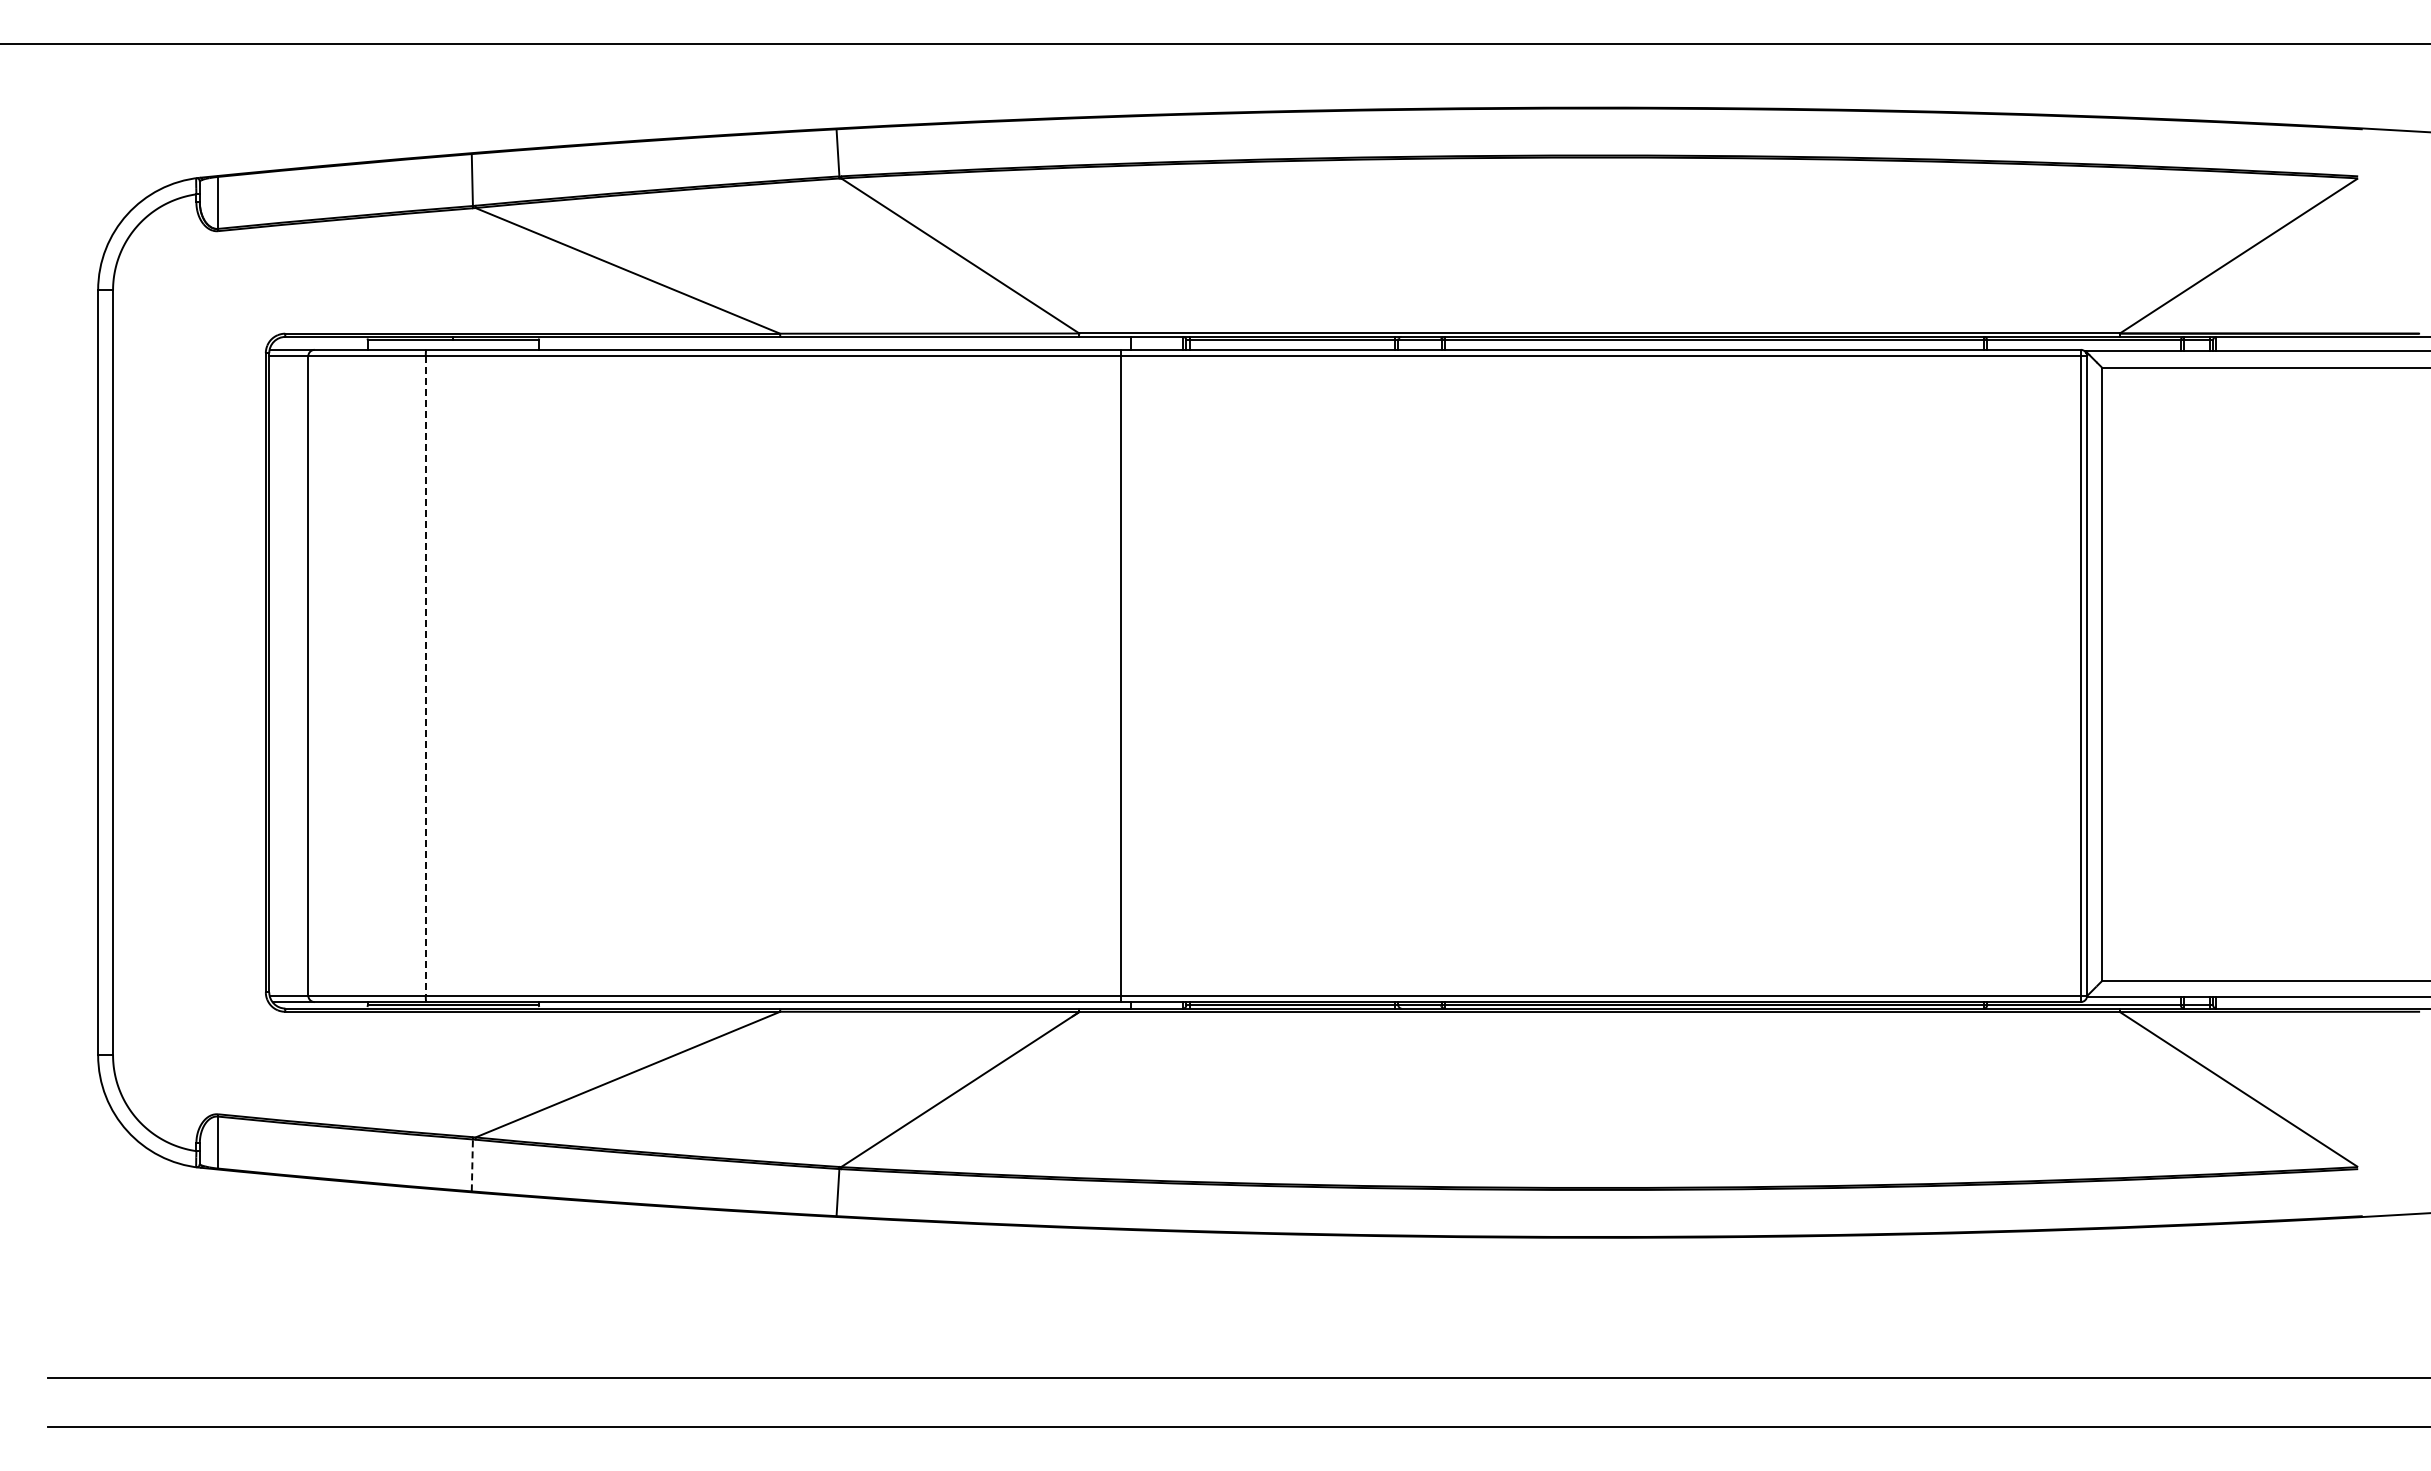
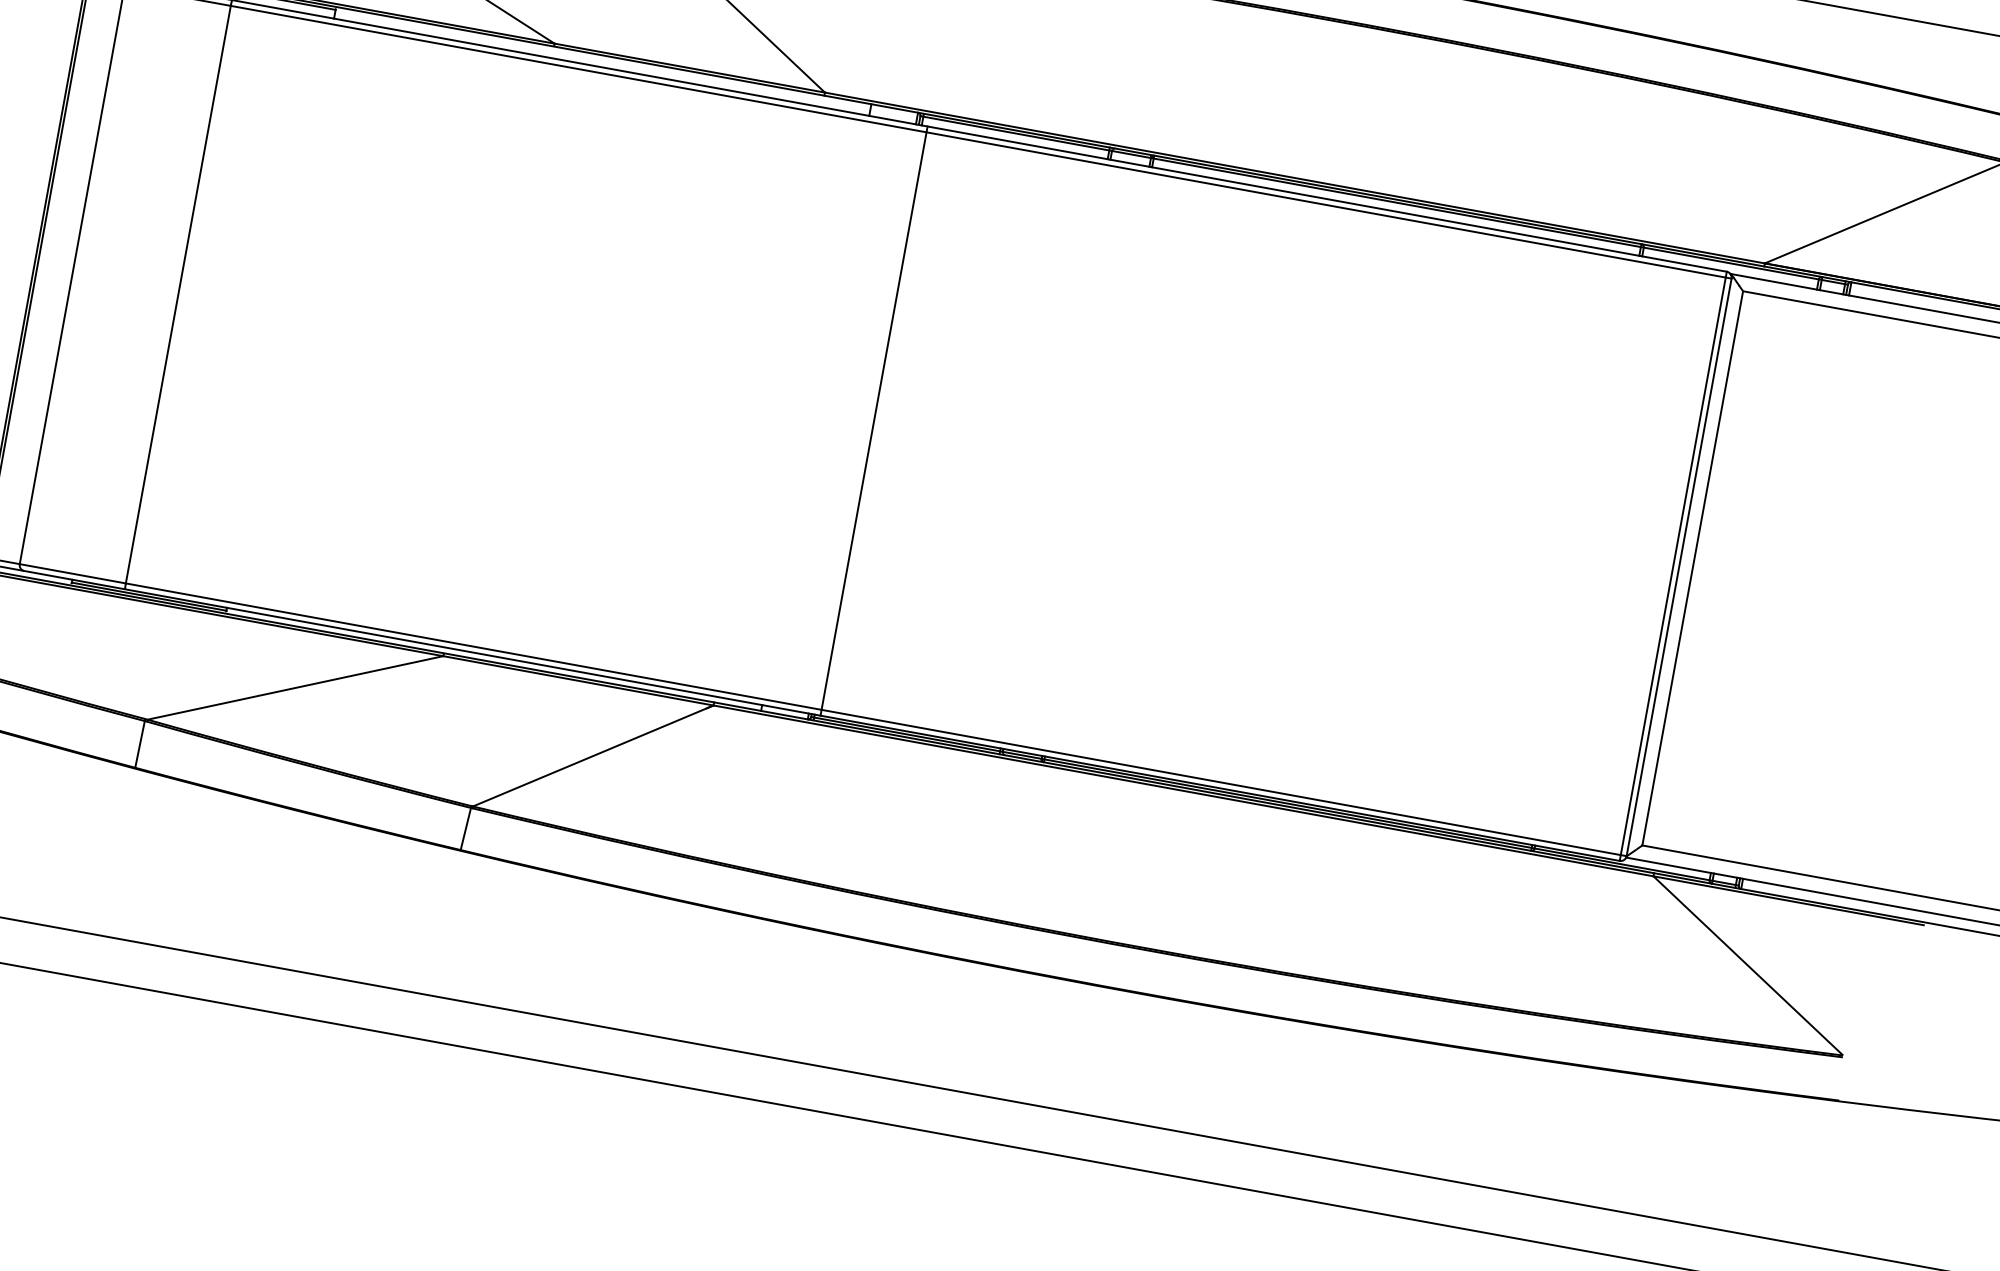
line: (425, 675) -> (178, 294), dashed -> solid
line: (1121, 675) -> (874, 420), moved
line: (472, 1165) -> (140, 744), dashed -> solid

